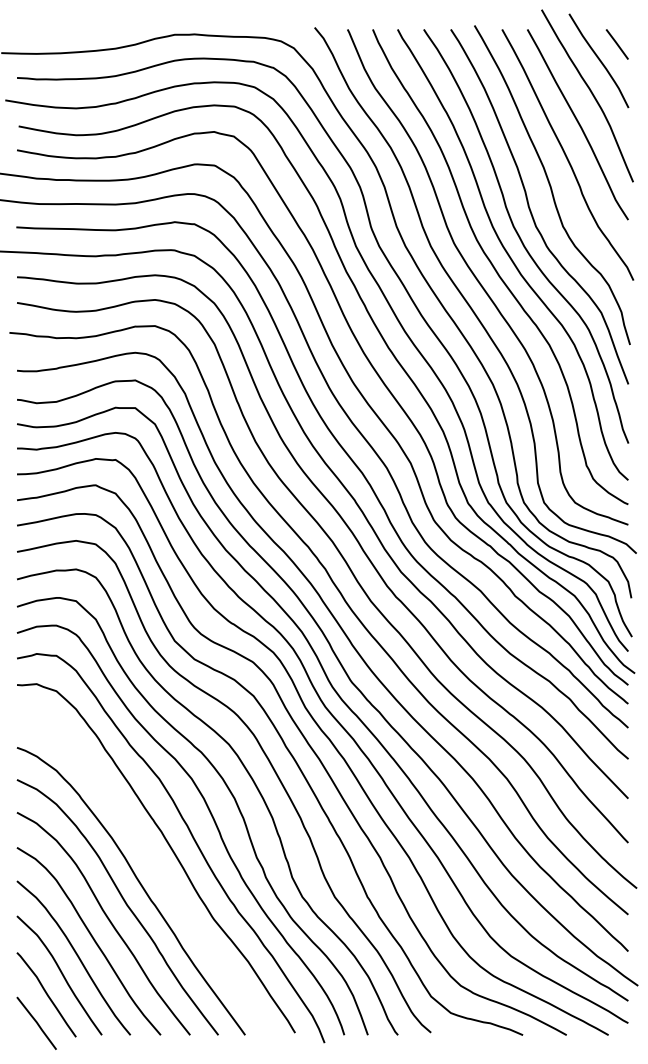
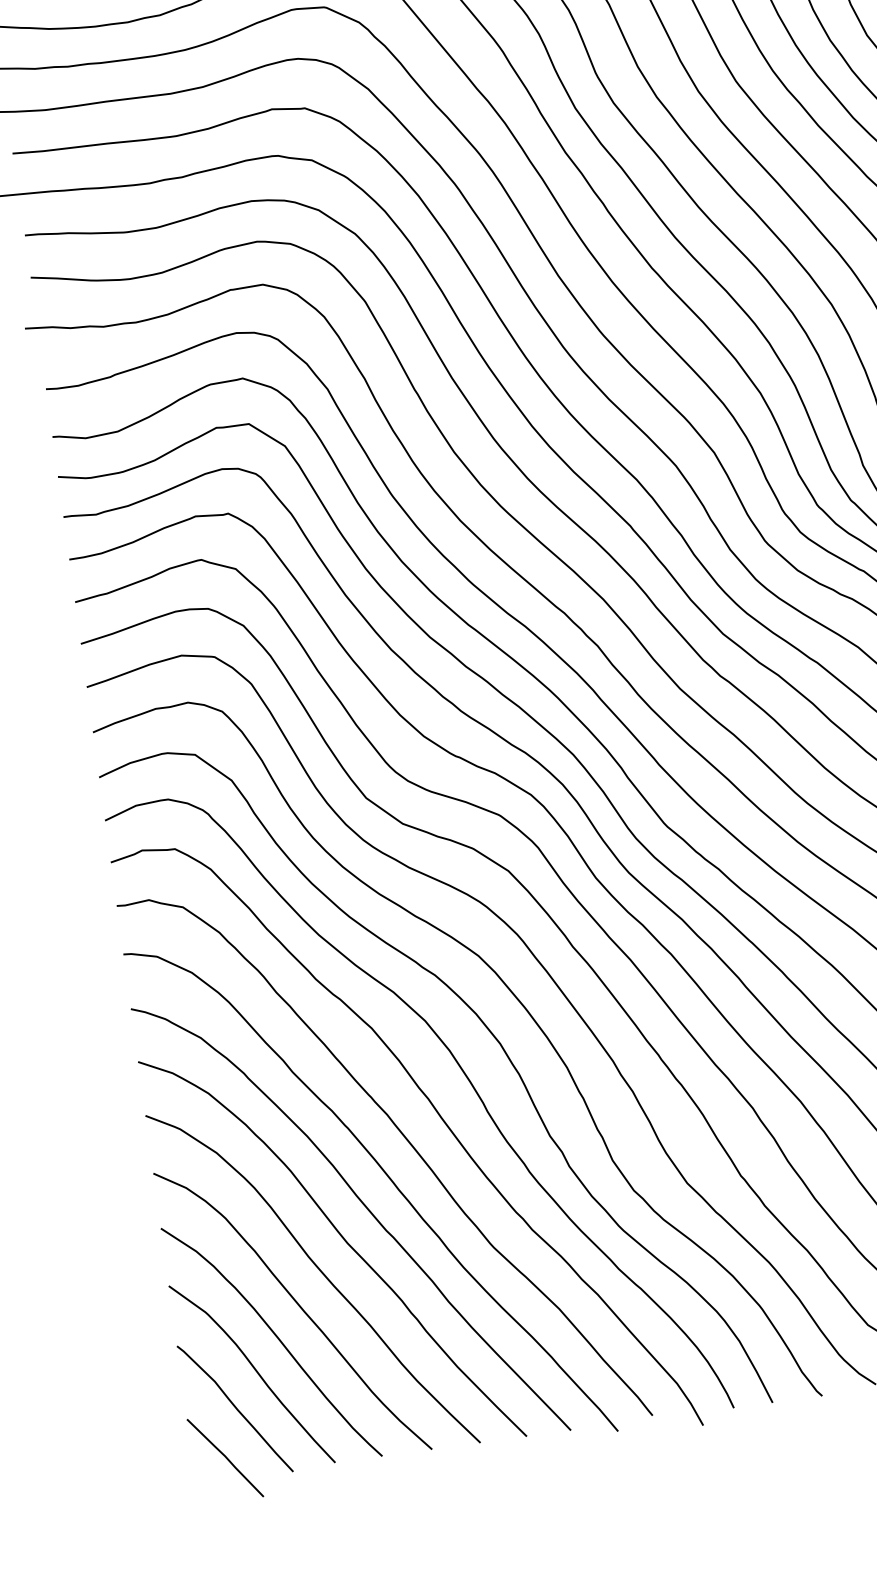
curve: (155, 868) -> (385, 1176), added

